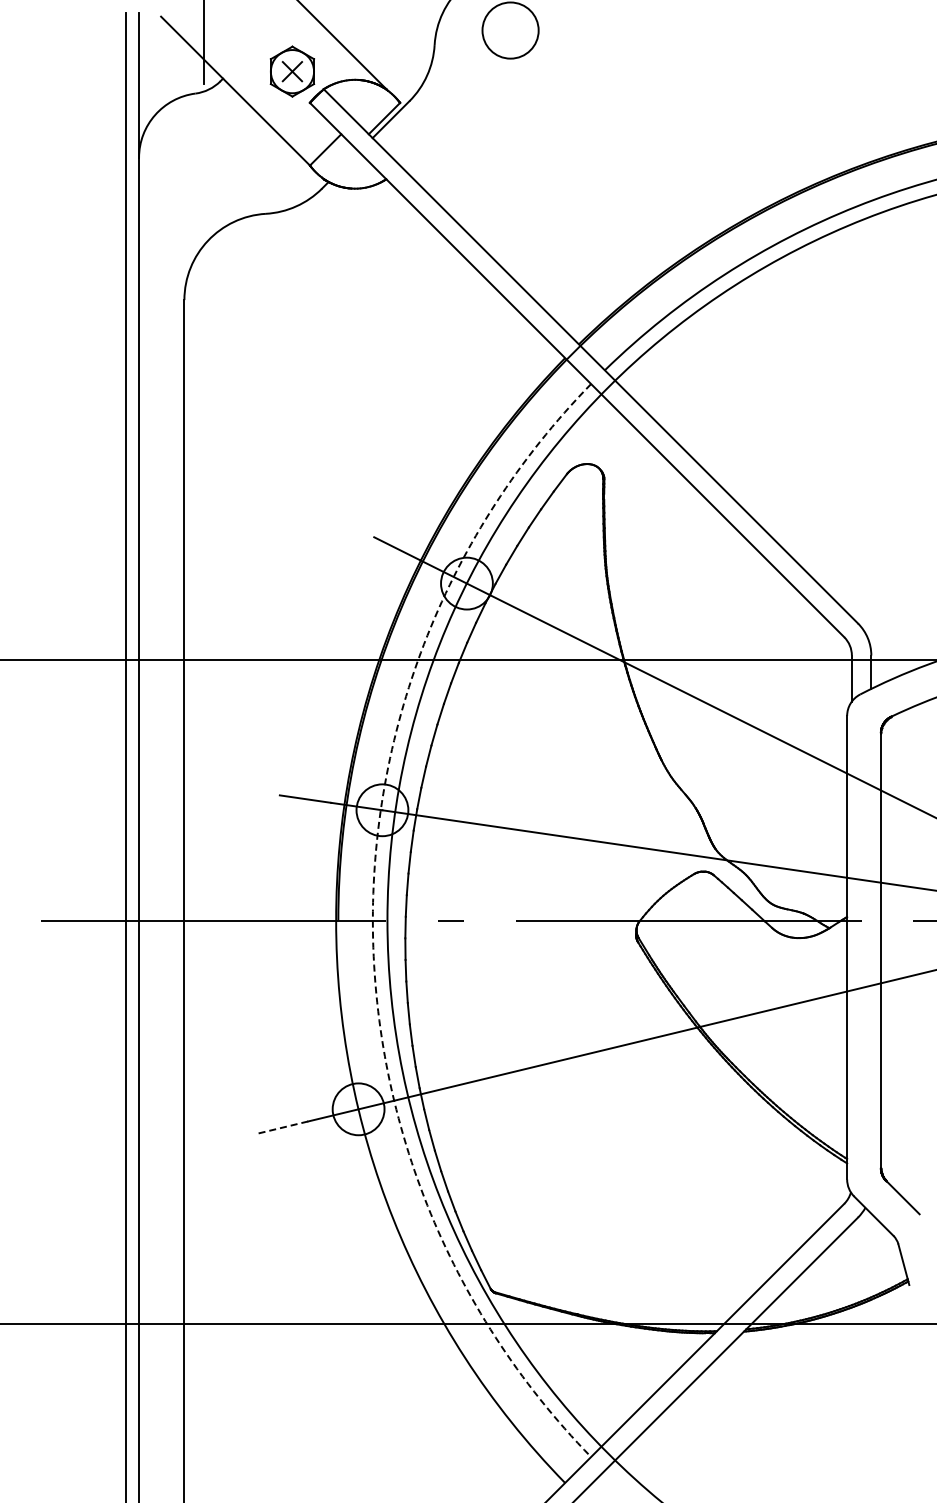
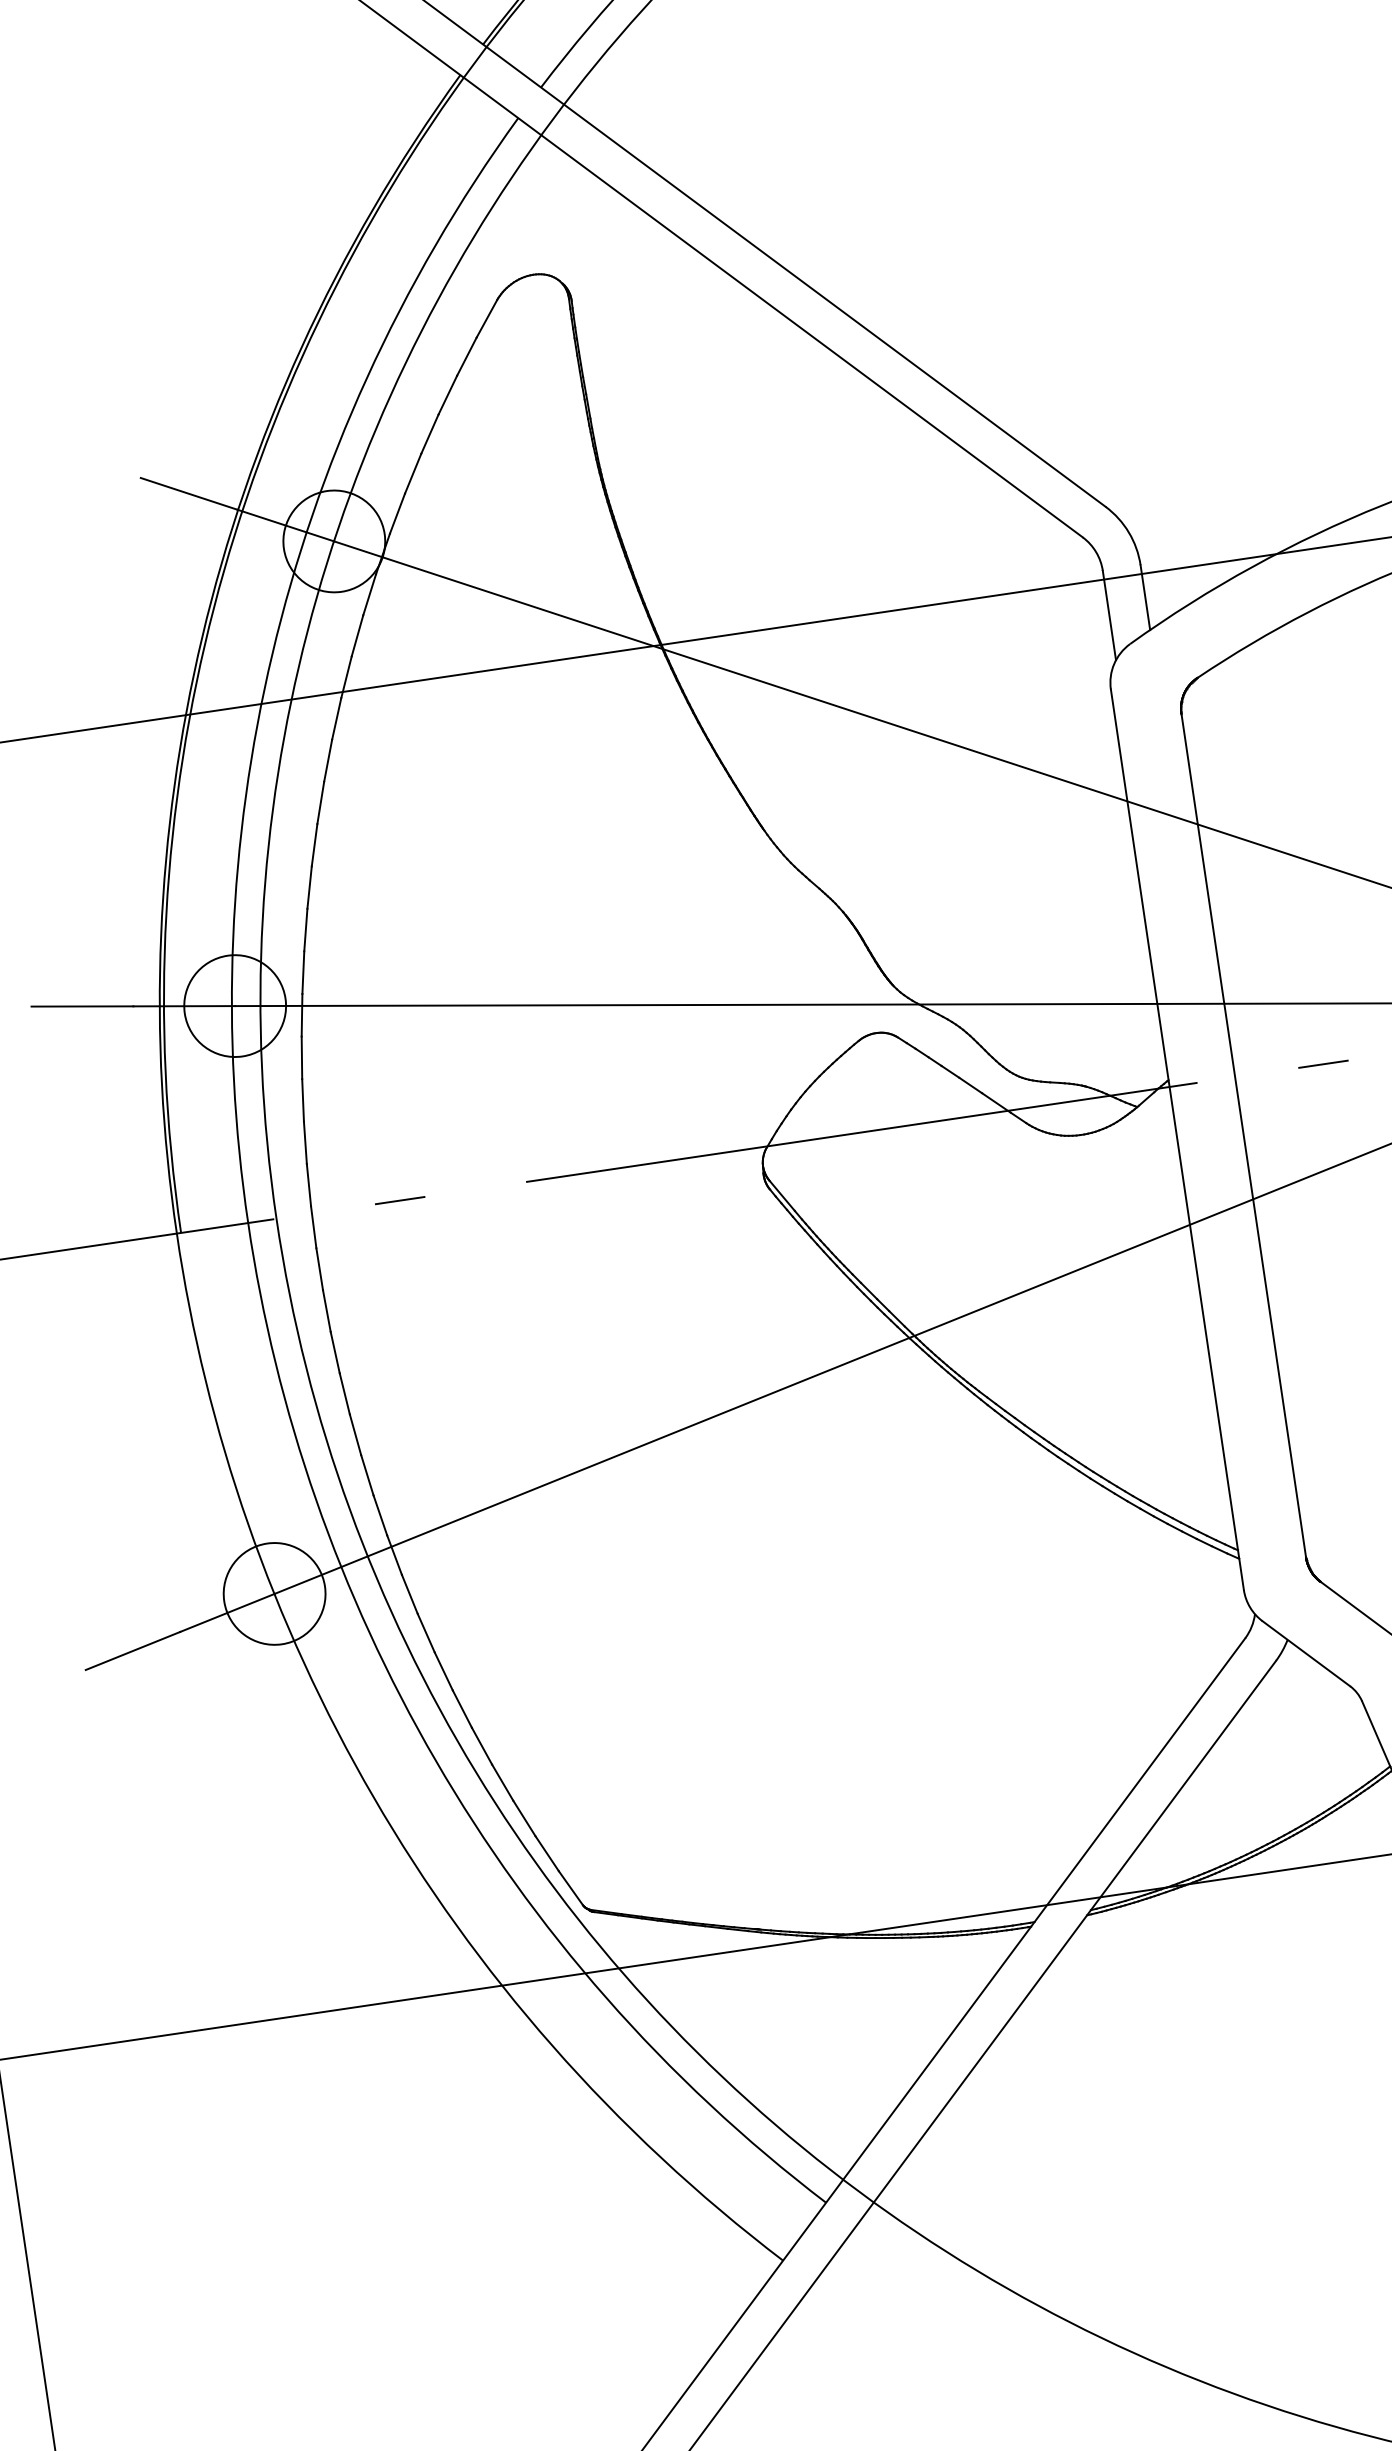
arc: (372, 920) -> (247, 1223), dashed -> solid
line: (283, 1127) -> (133, 1650), dashed -> solid

